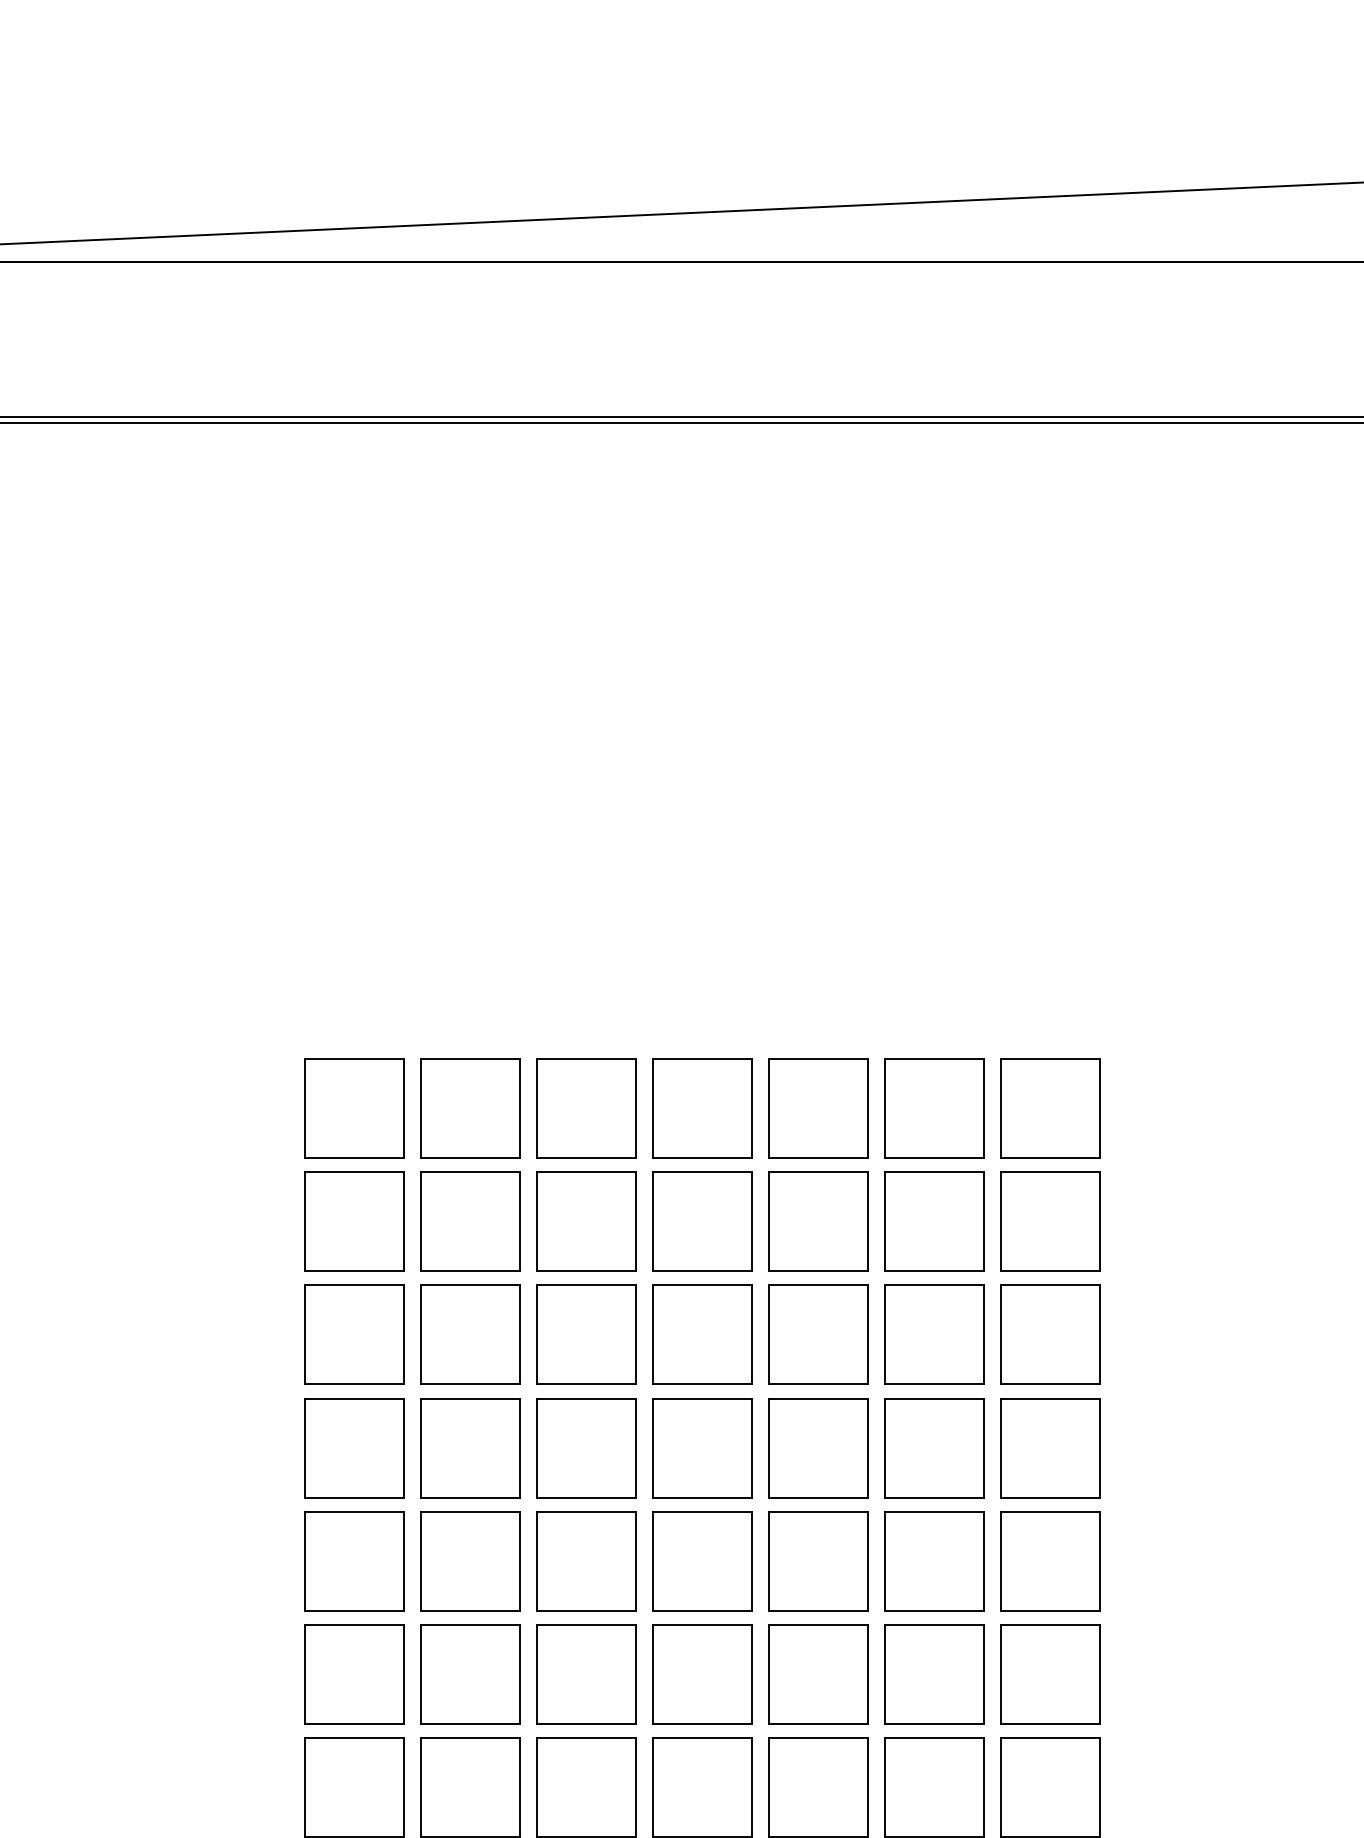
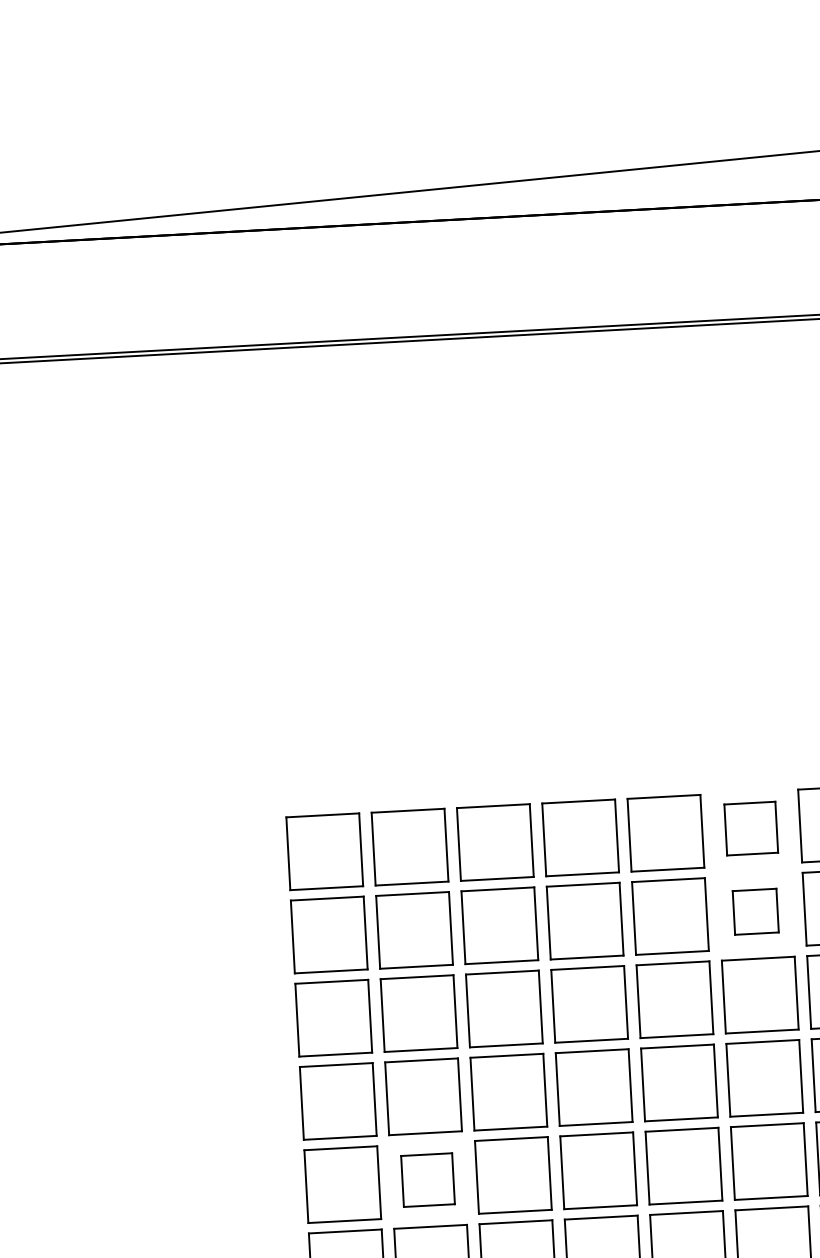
part: (934, 1108) -> (751, 828), size x0.7
part: (934, 1221) -> (755, 911), size x0.6
part: (470, 1561) -> (427, 1180), size x0.7

